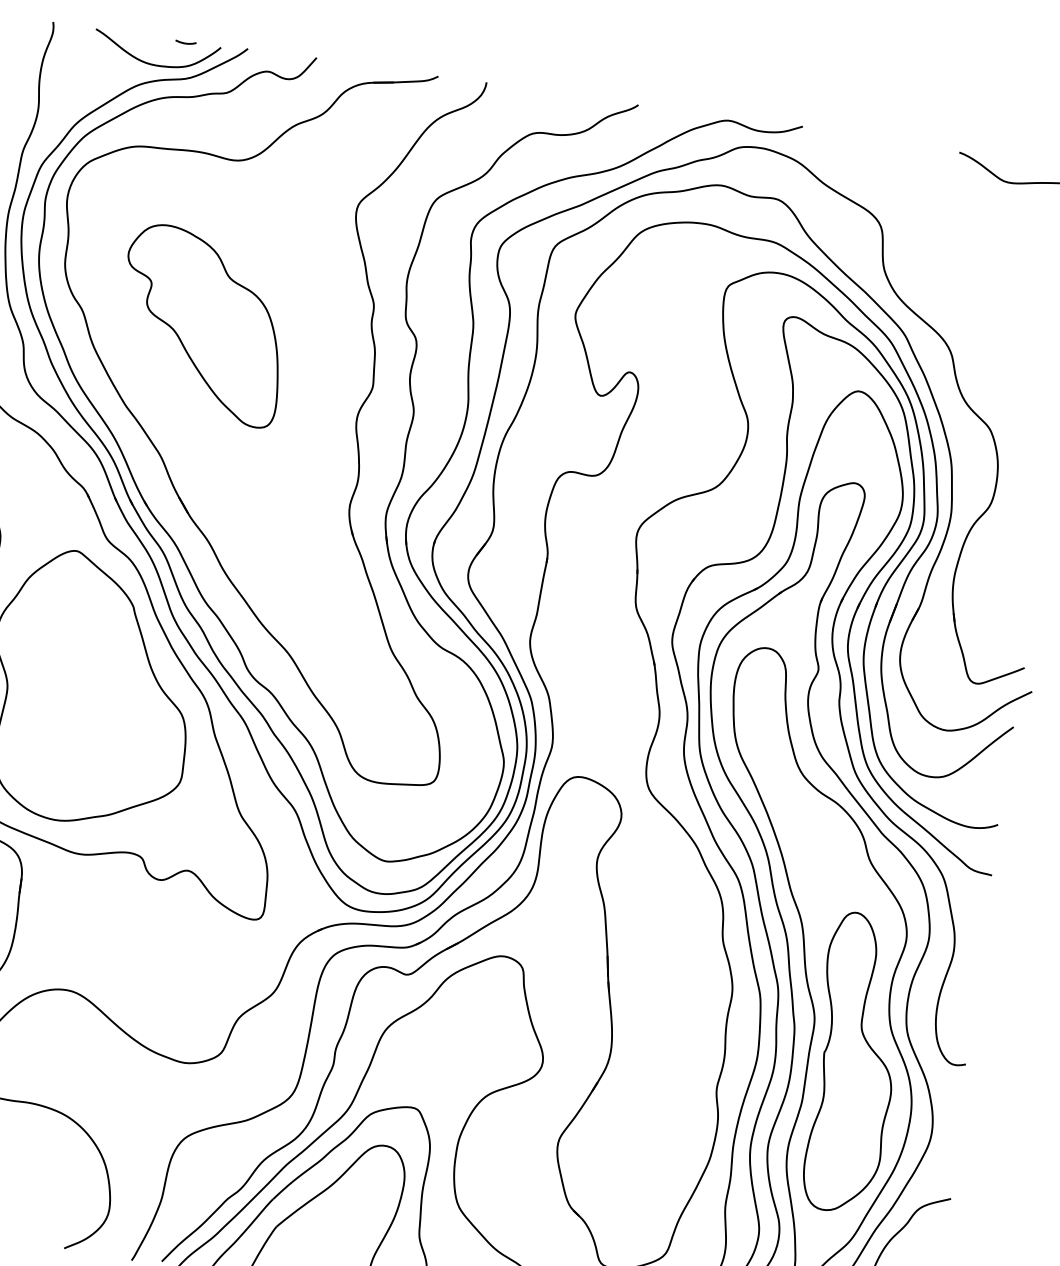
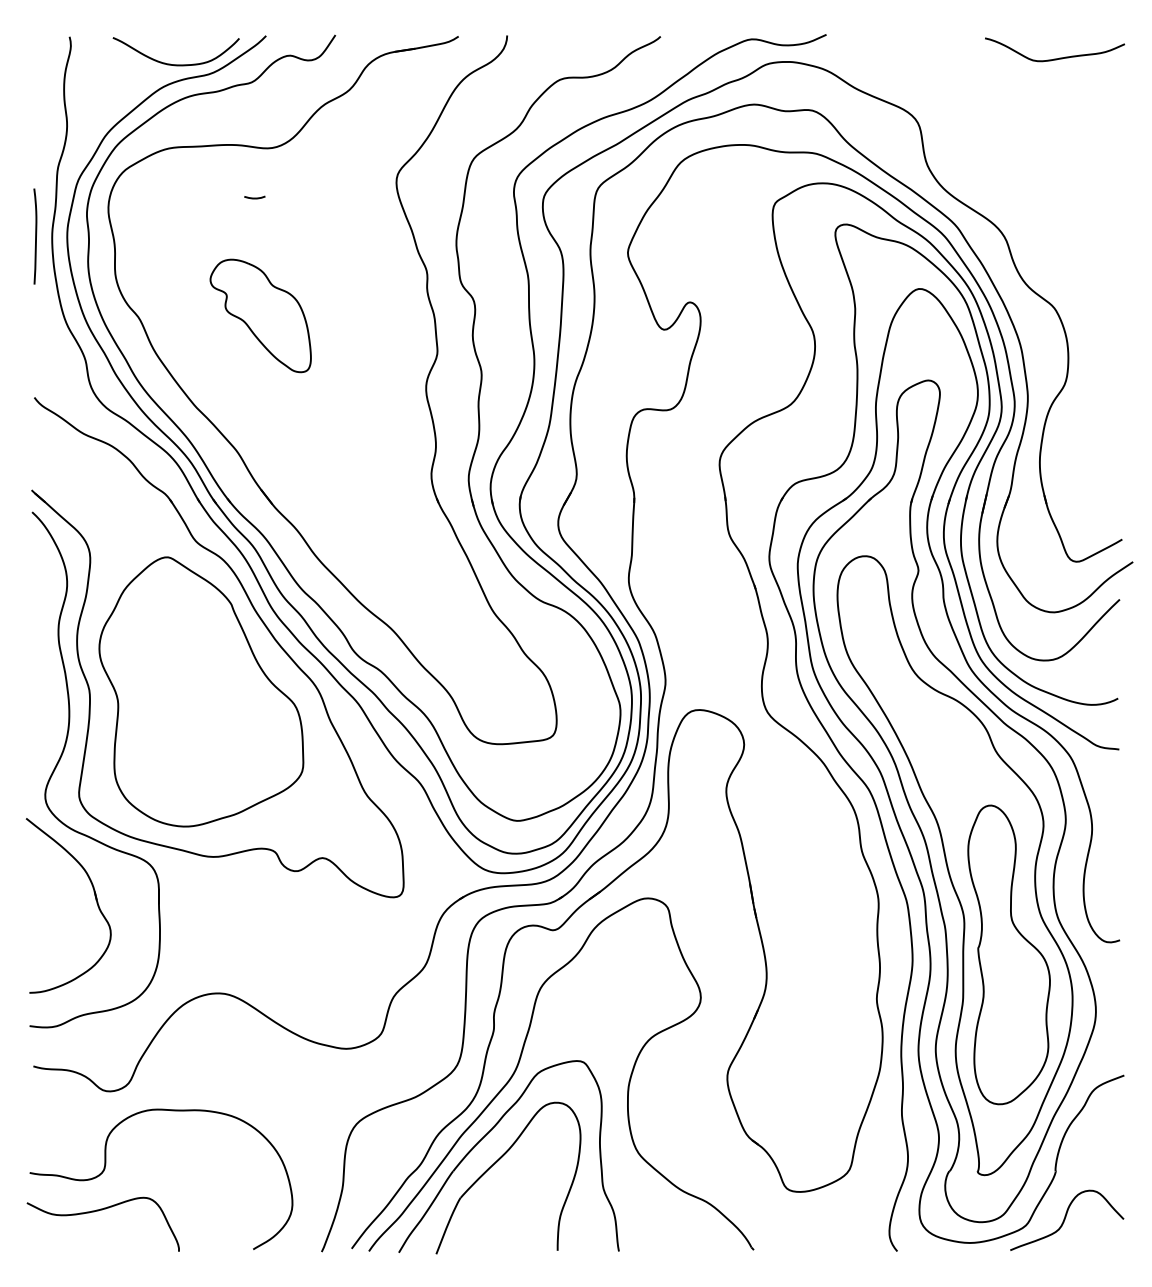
curve: (185, 42) -> (254, 197), moved
part: (202, 324) -> (260, 315), size x0.6

